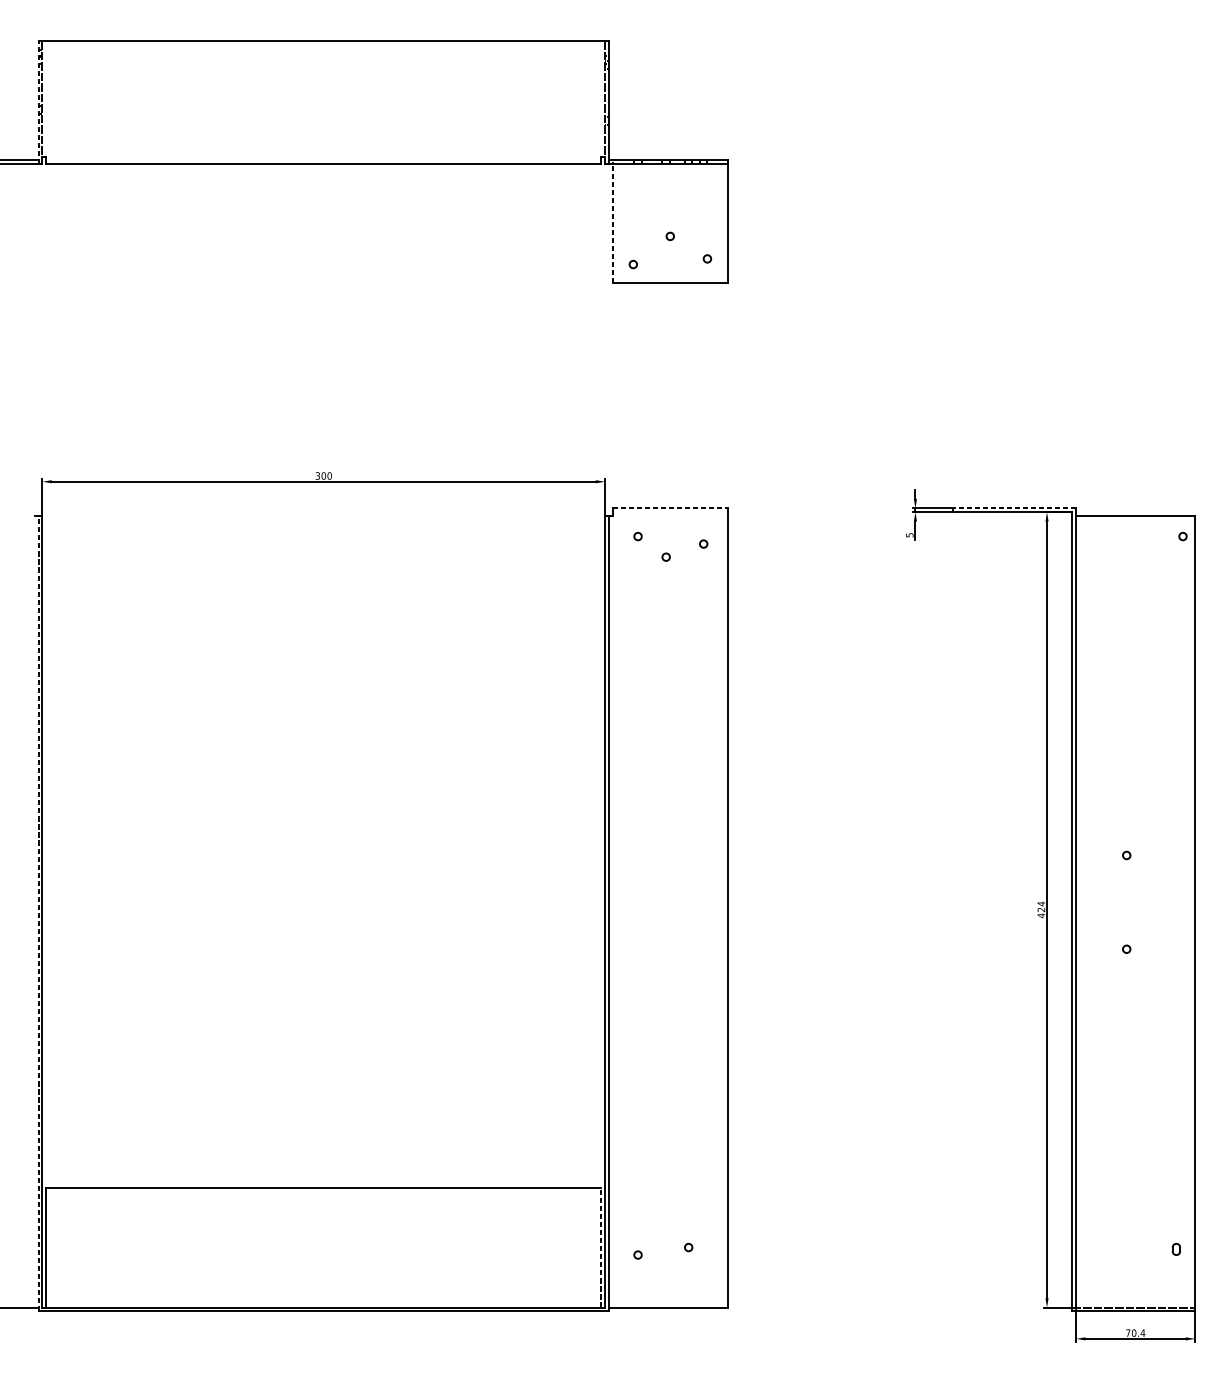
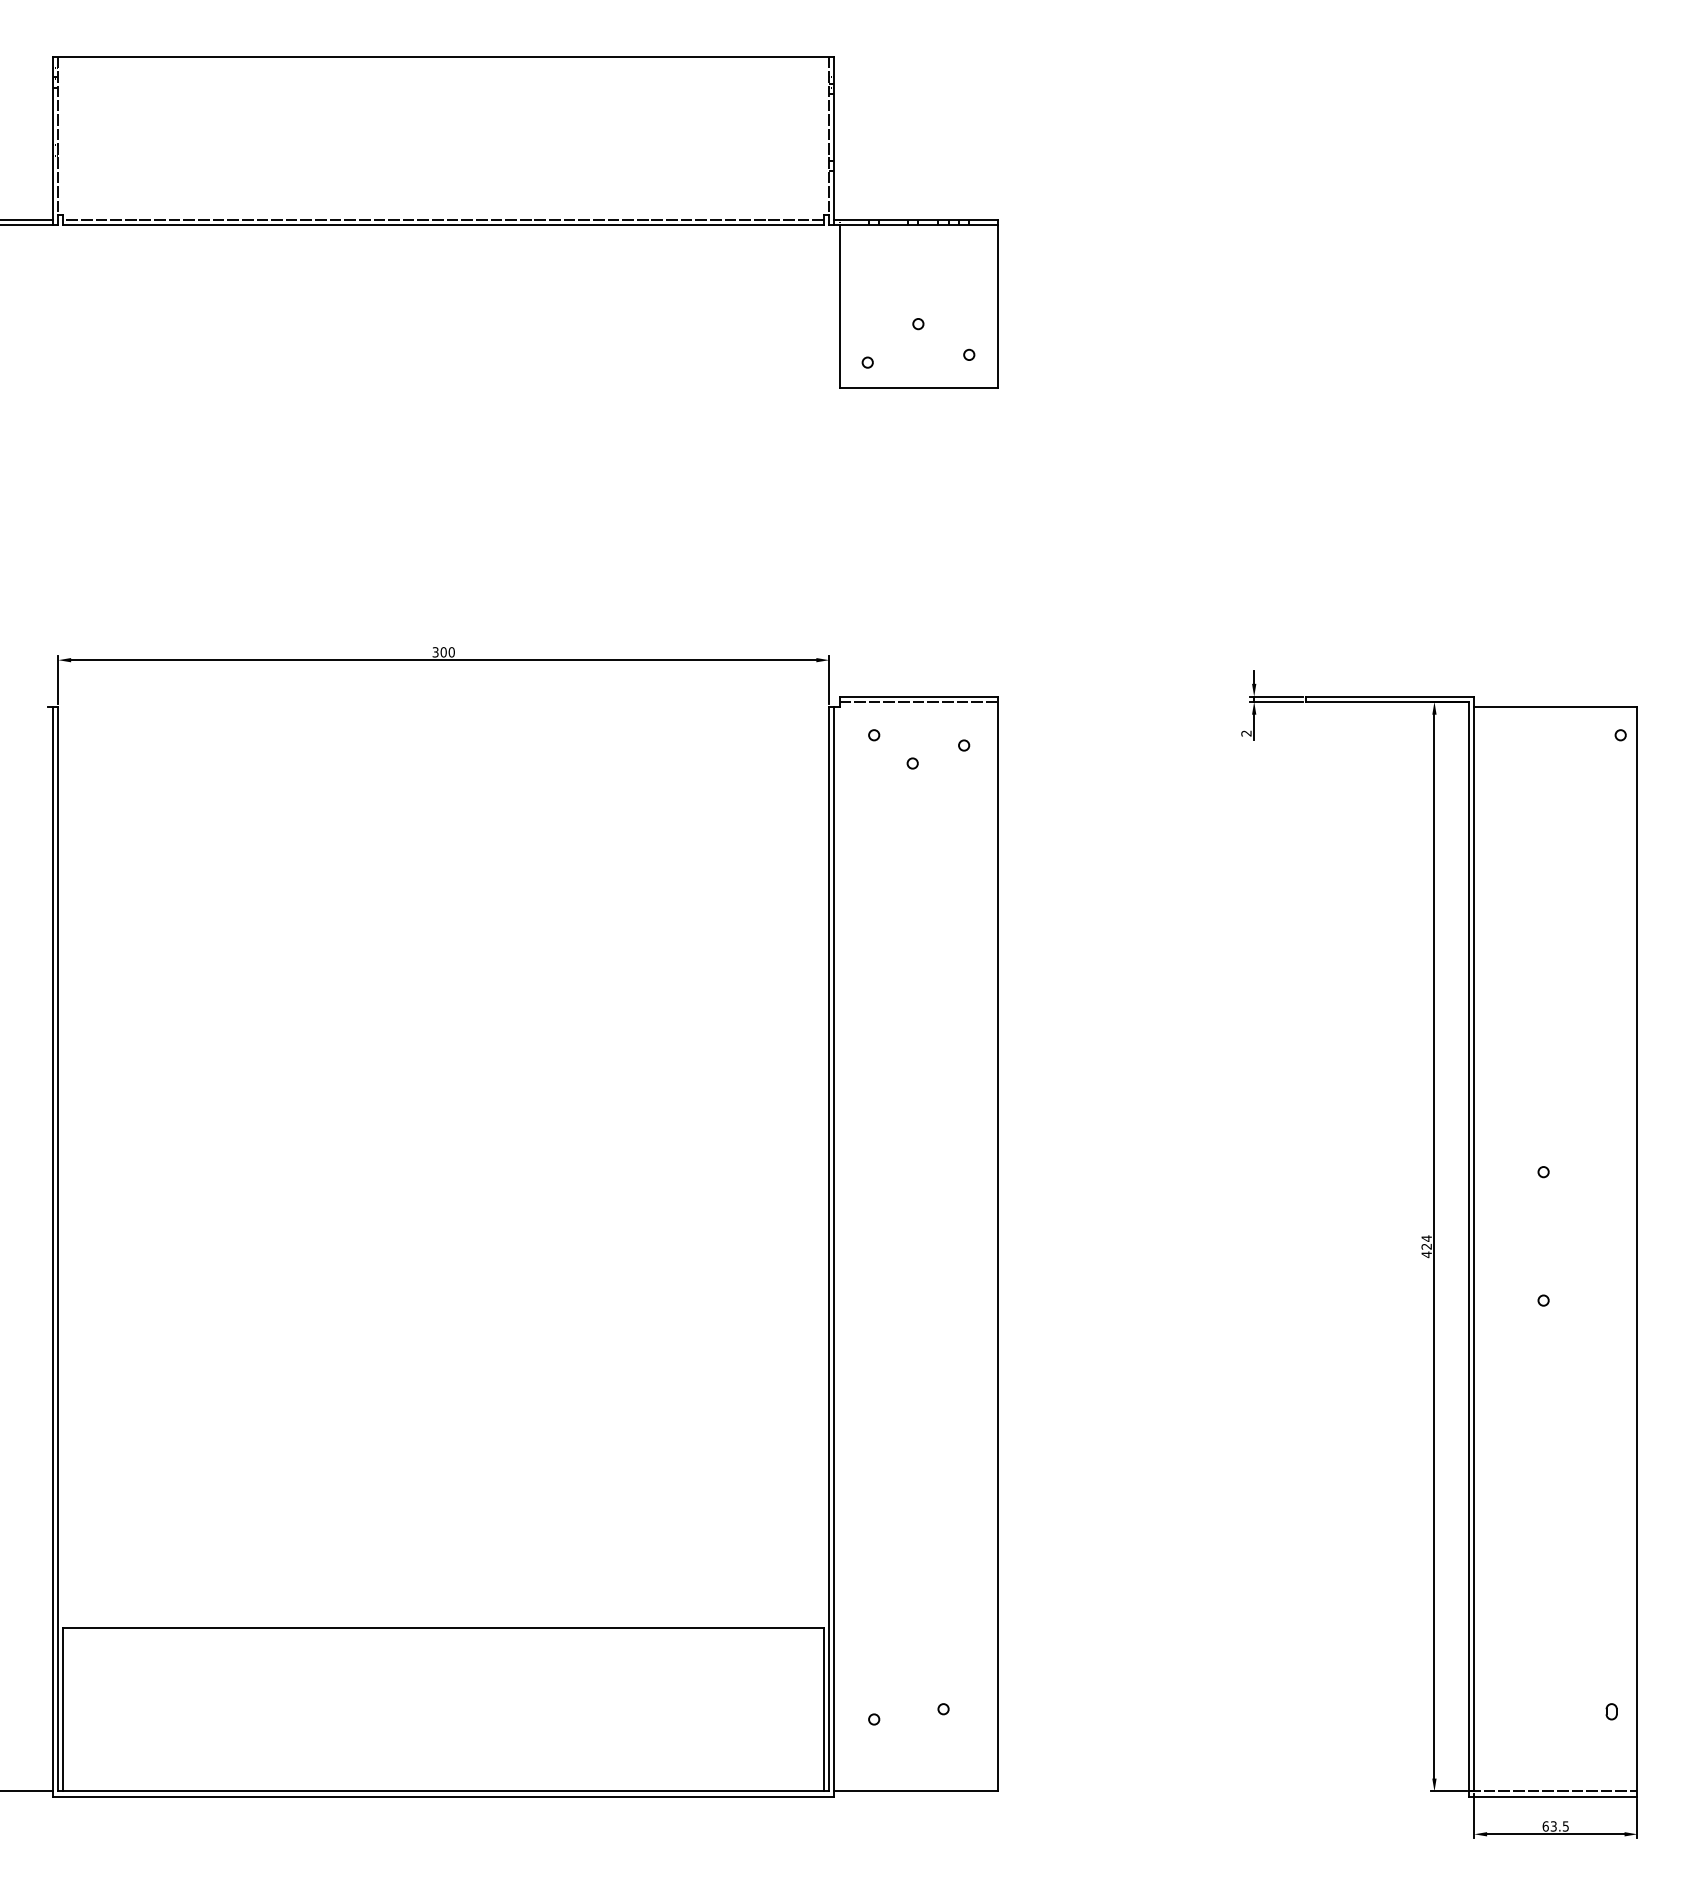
line: (38, 102) -> (53, 140), dashed -> solid
line: (323, 160) -> (443, 220), added
line: (612, 223) -> (839, 306), dashed -> solid
line: (671, 508) -> (919, 696), dashed -> solid
line: (1014, 508) -> (1389, 696), dashed -> solid
line: (670, 511) -> (918, 701), added
text: (909, 535) -> (1246, 733), 5 -> 2
line: (38, 913) -> (53, 1251), dashed -> solid
line: (601, 1247) -> (824, 1709), dashed -> solid
text: (1135, 1333) -> (1555, 1826), 70.4 -> 63.5

